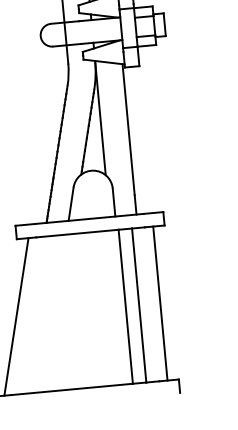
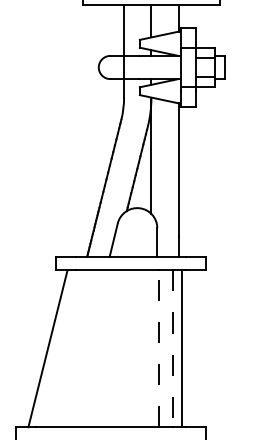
line: (160, 303) -> (181, 348), moved
line: (125, 306) -> (159, 348), solid -> dashed
line: (139, 306) -> (173, 349), solid -> dashed

